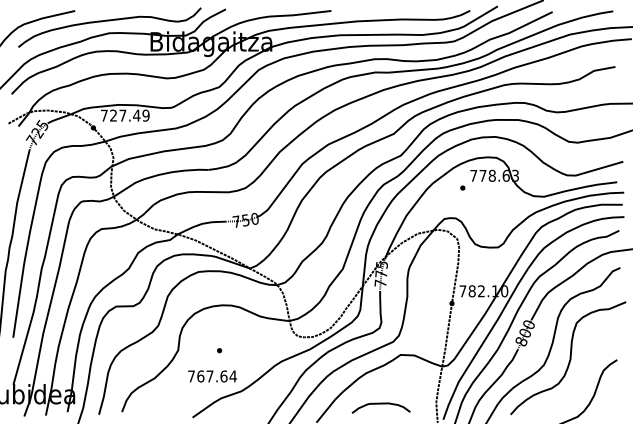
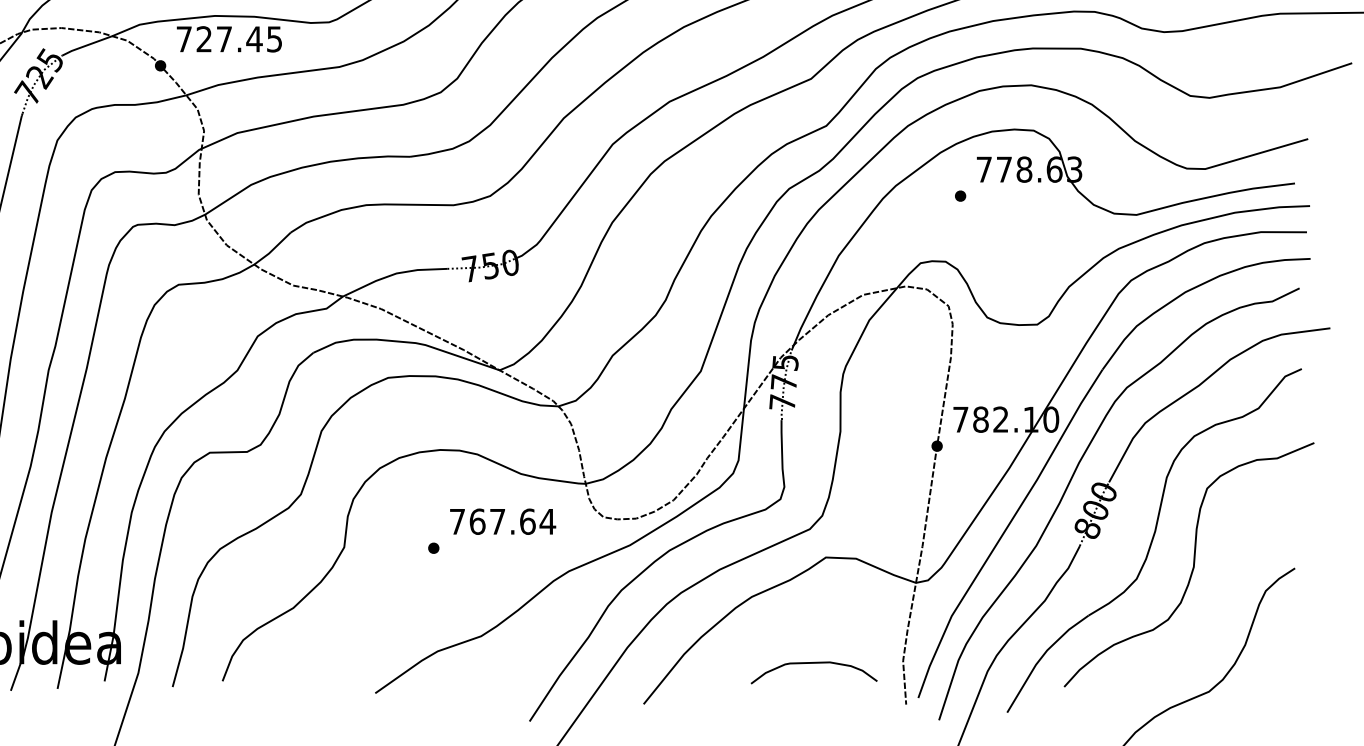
text: (145, 115) -> (273, 38), 727.49 -> 727.45
text: (212, 376) -> (502, 521), moved
curve: (380, 404) -> (812, 664), moved

